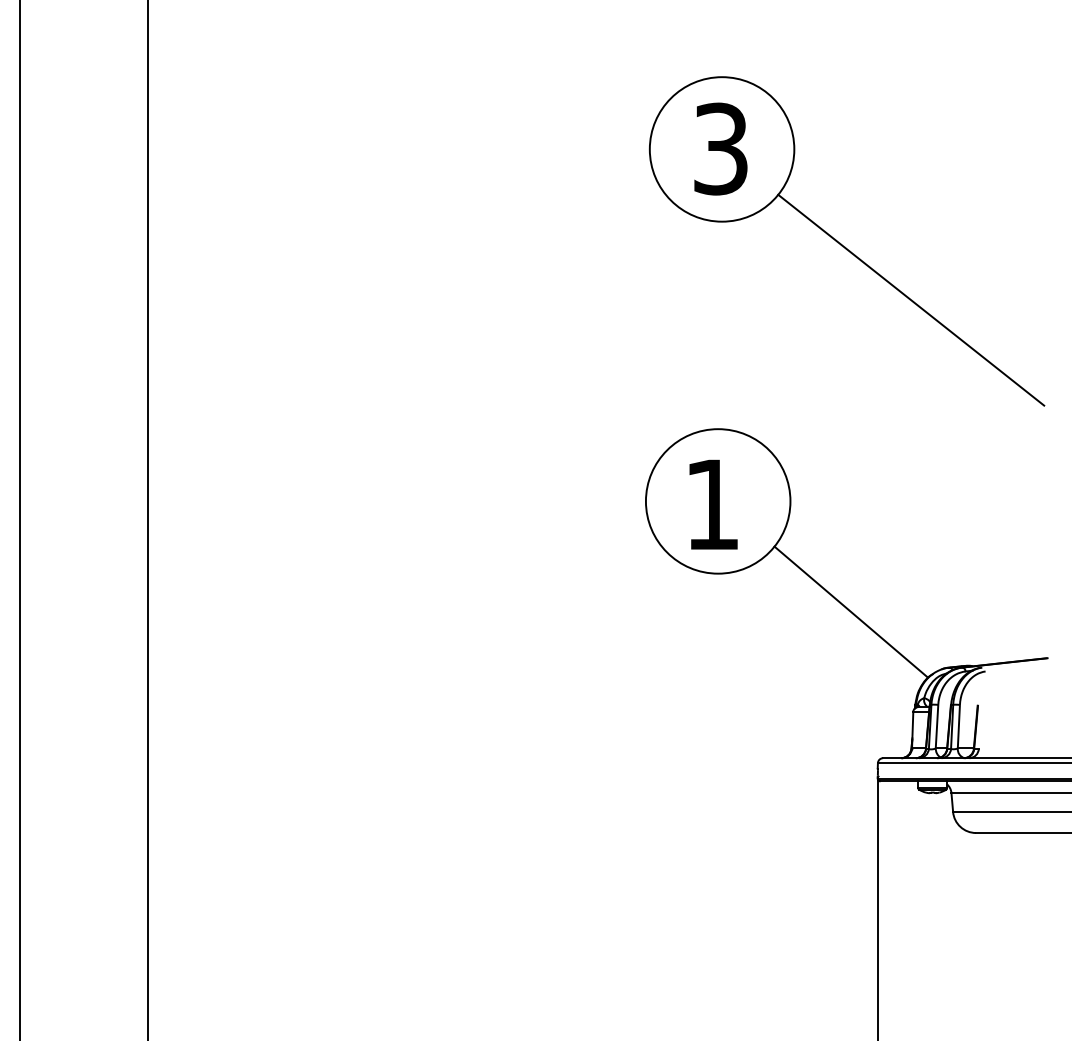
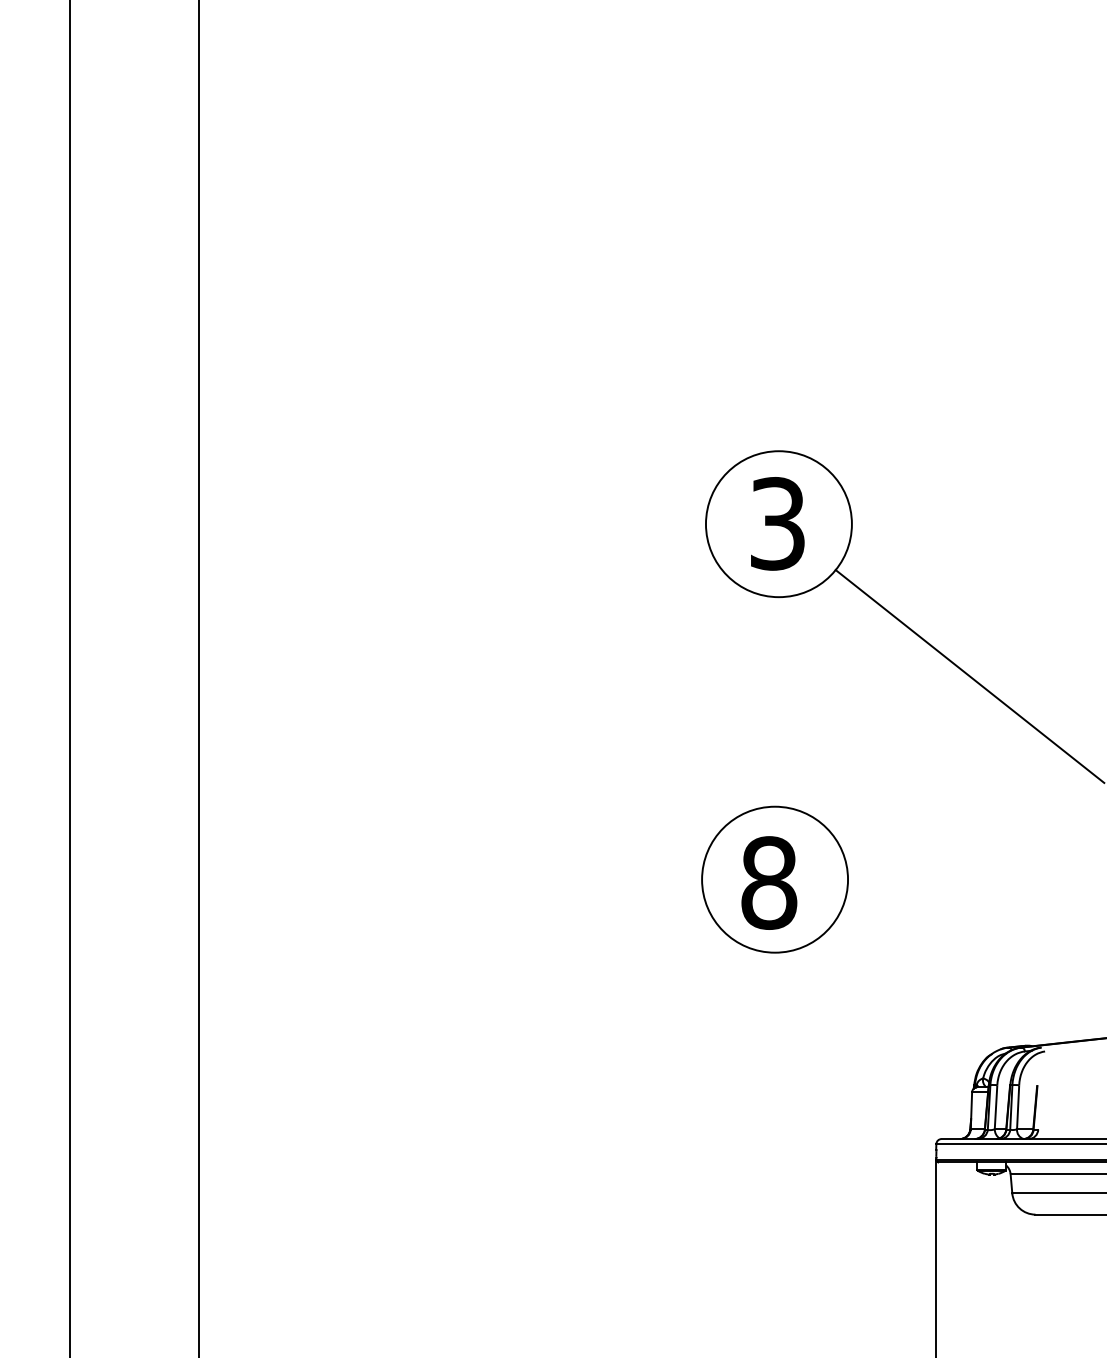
text: (712, 504) -> (769, 882), 1 -> 8
line: (850, 612) -> (908, 991), removed

